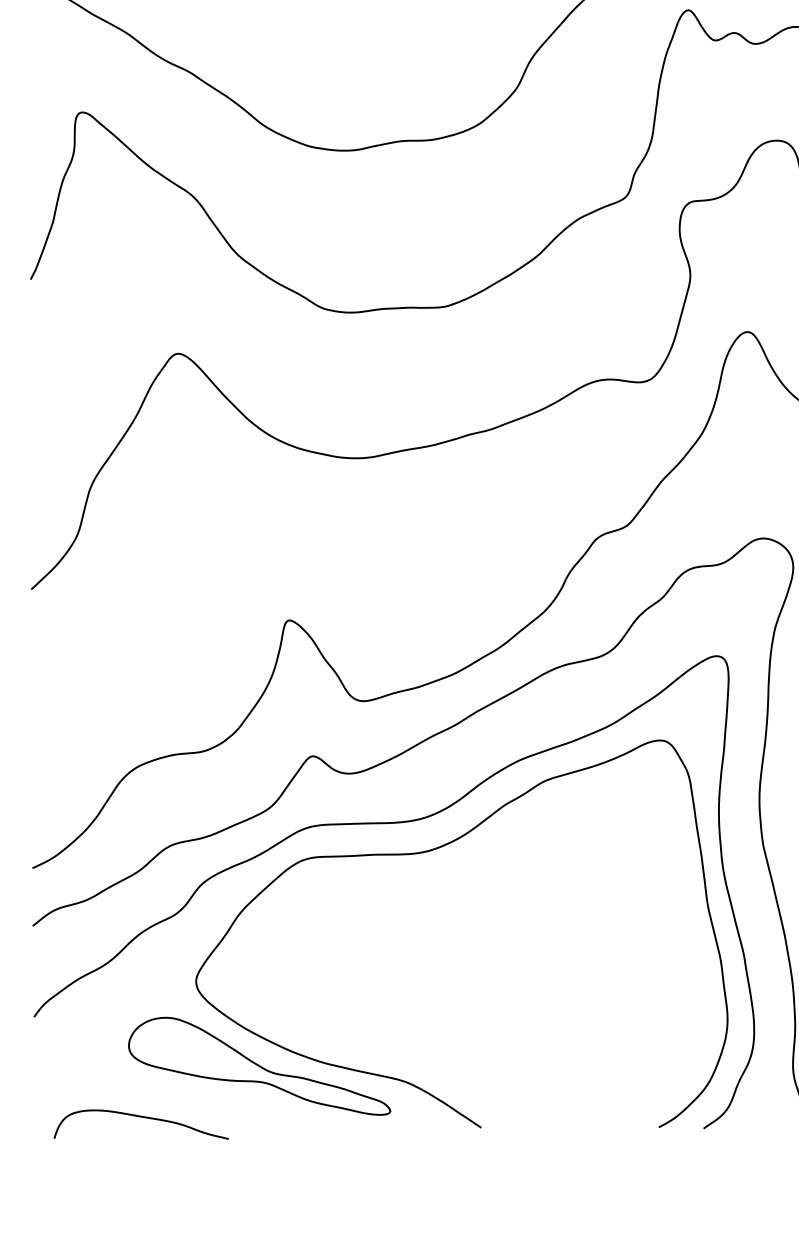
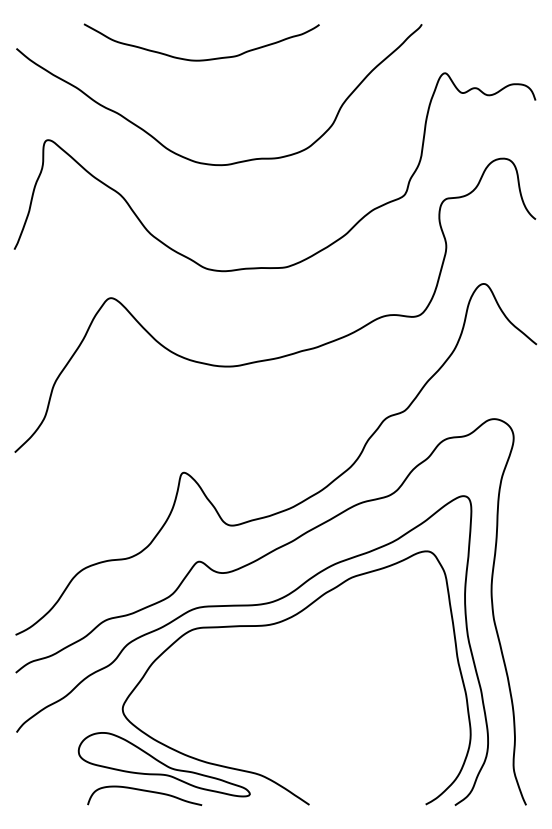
curve: (140, 1117) -> (144, 791), moved

